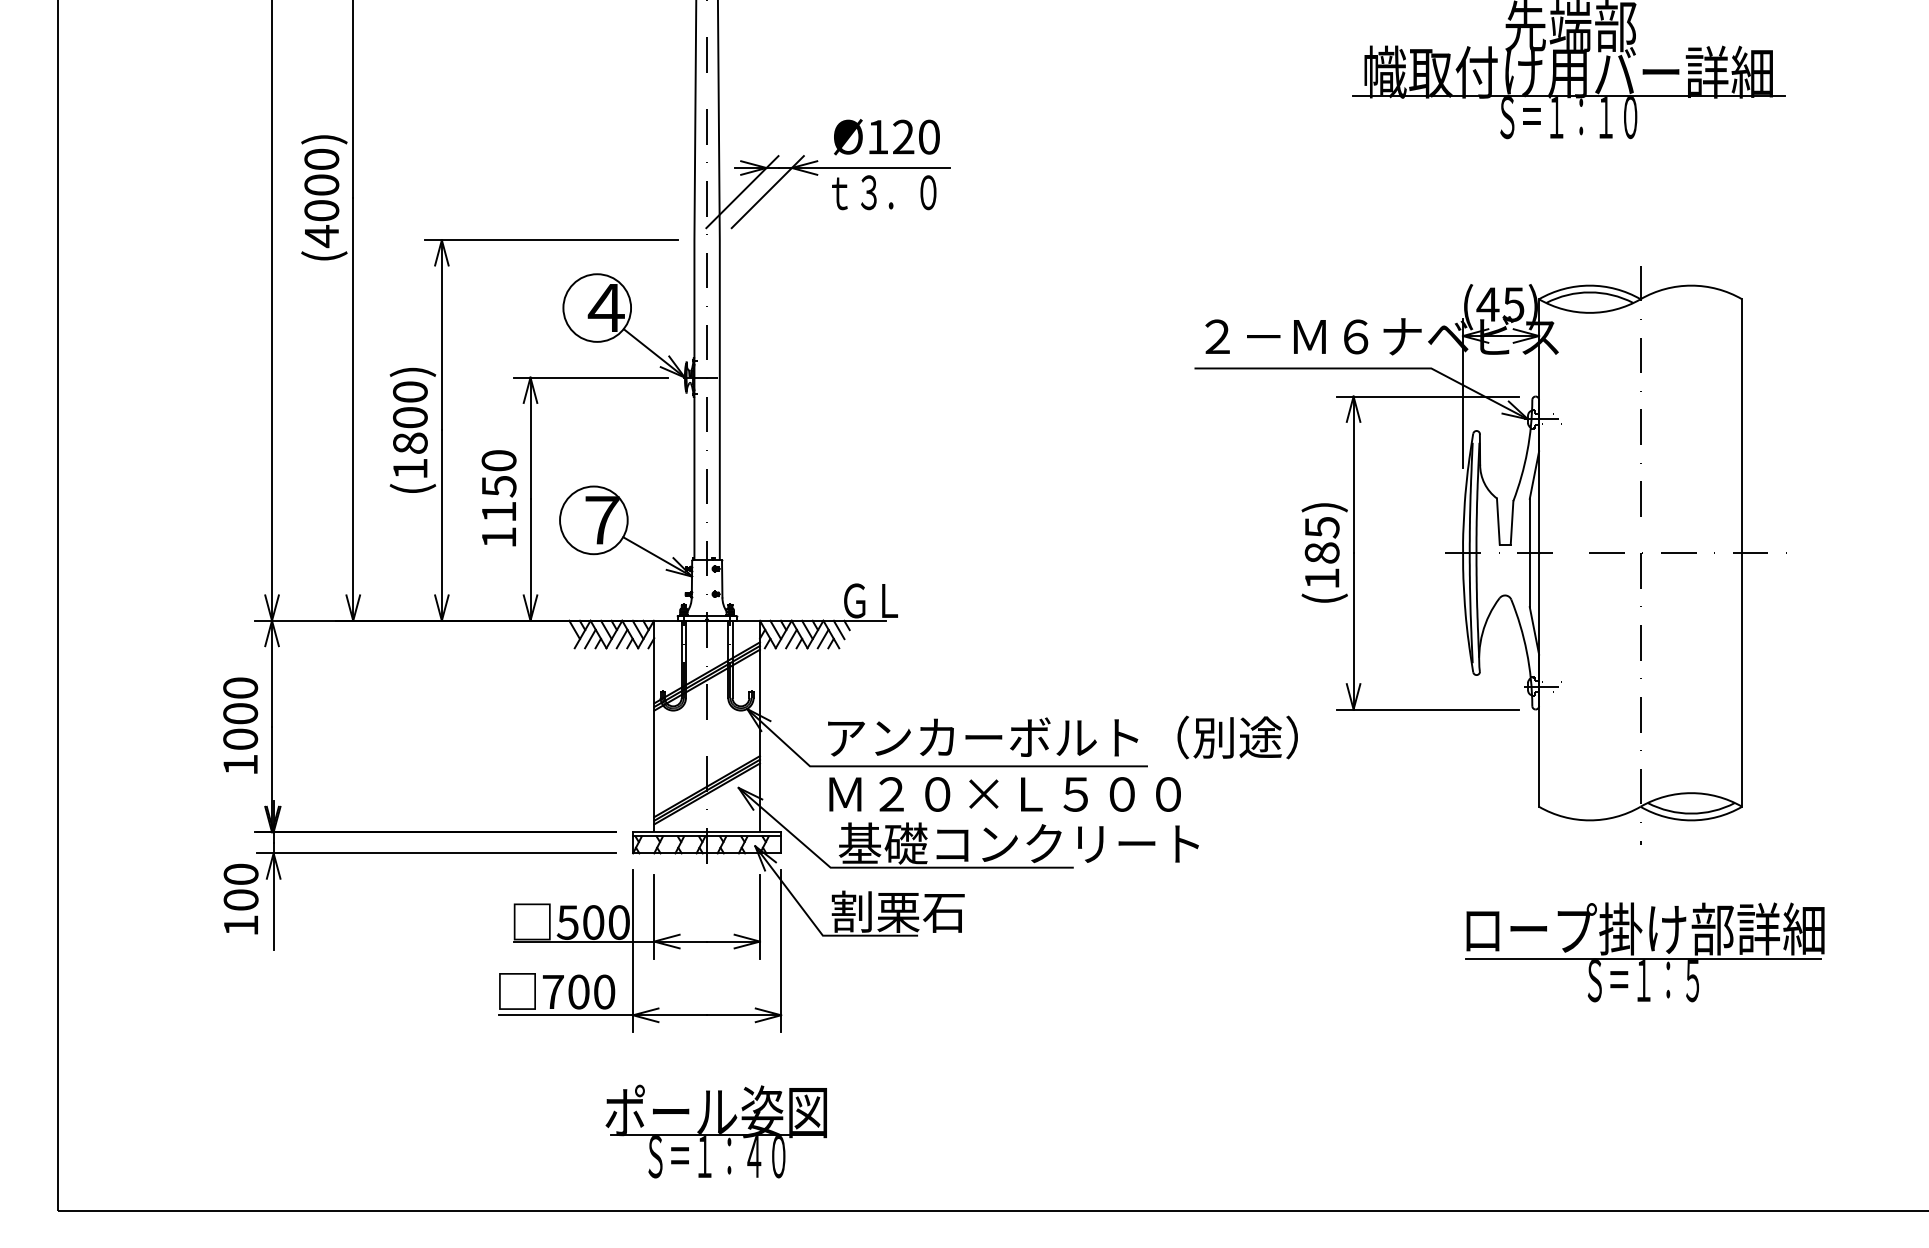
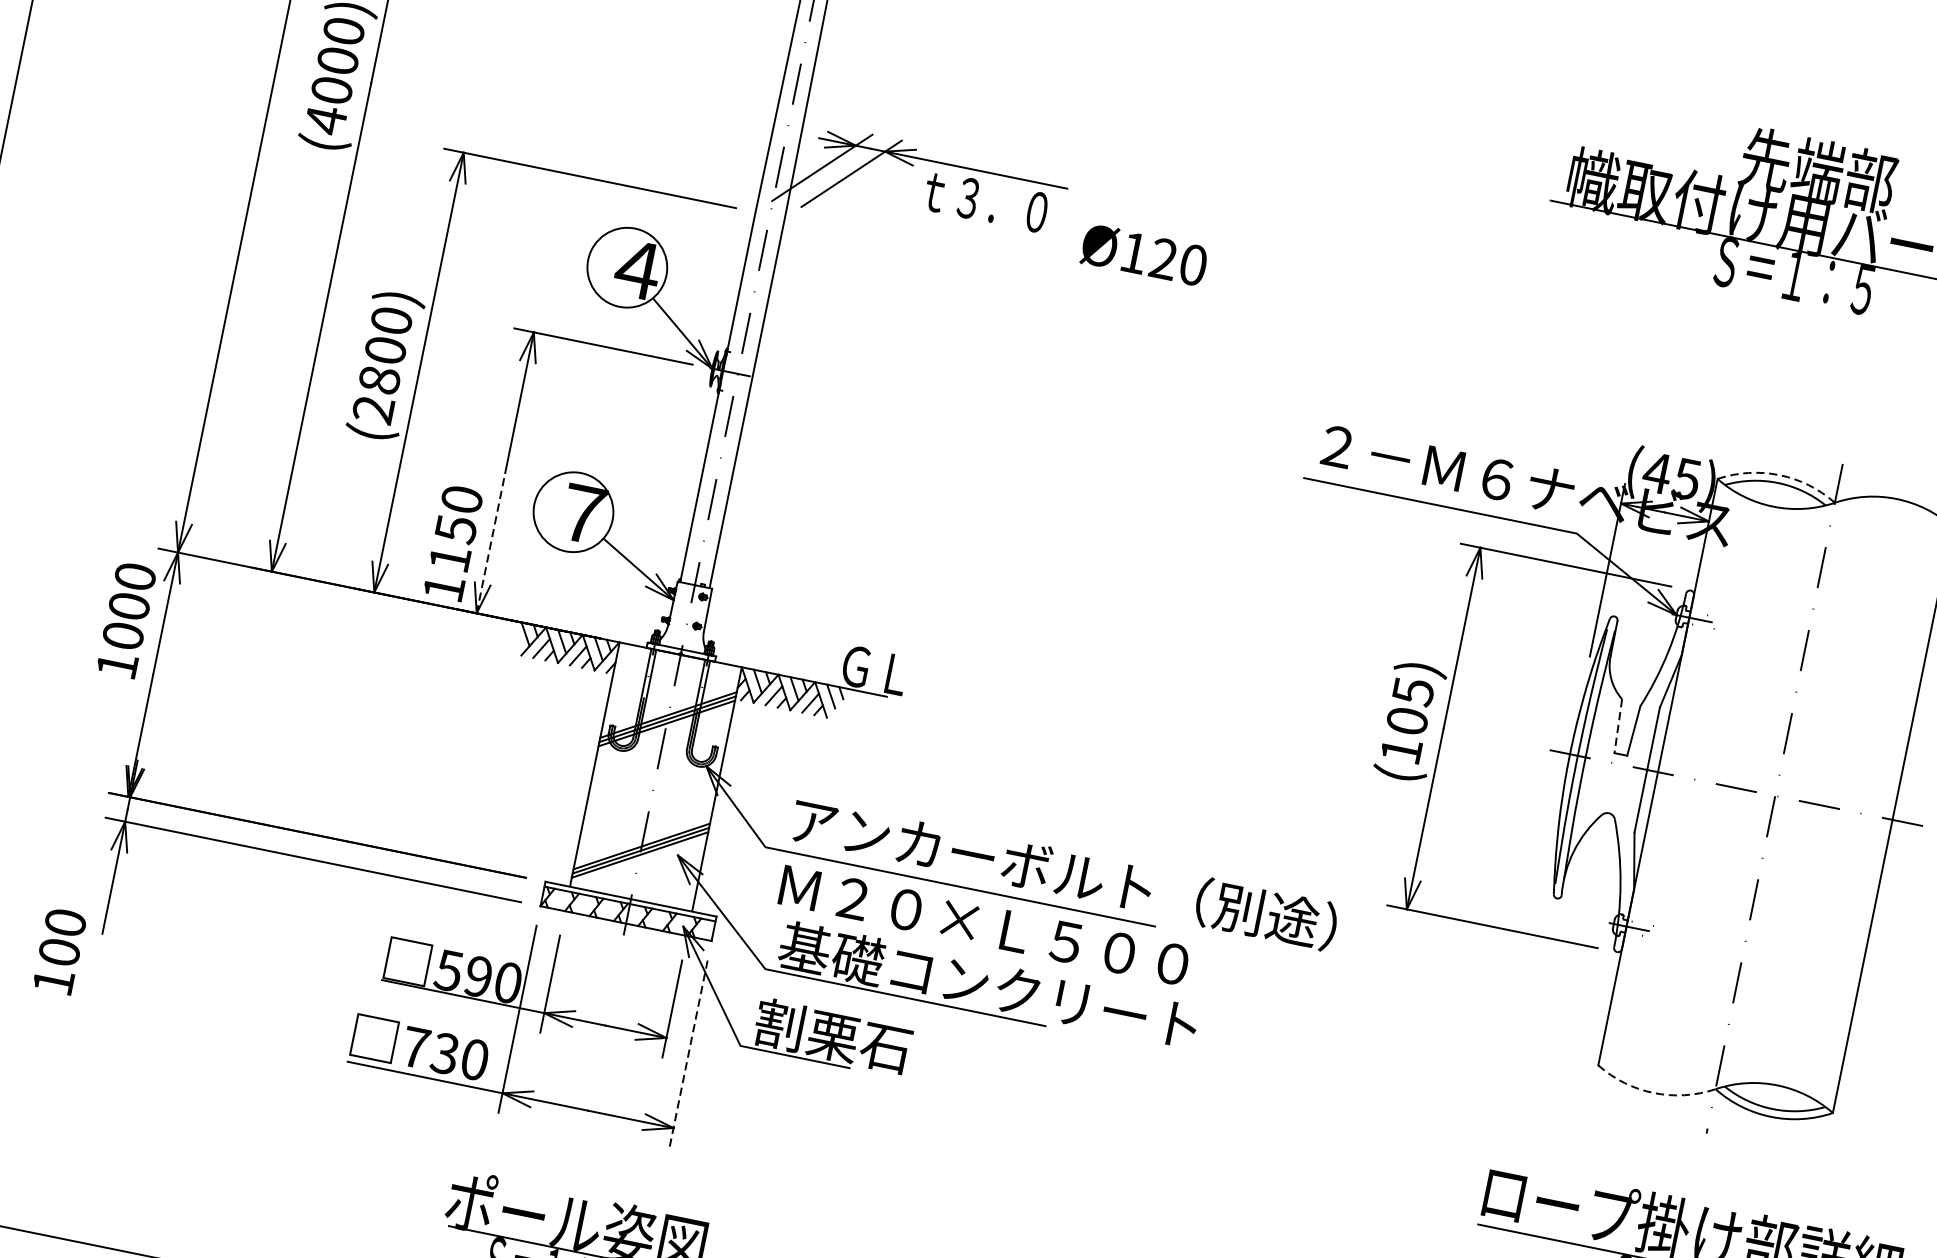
text: (1568, 118) -> (1794, 277), Ｓ＝１：１０ -> Ｓ＝１：５
text: (886, 137) -> (1143, 255), moved
arc: (1589, 285) -> (1779, 474), solid -> dashed
text: (410, 468) -> (373, 409), (1800) -> (2800)
text: (498, 498) -> (452, 543), moved
line: (1498, 522) -> (1618, 727), solid -> dashed
text: (1321, 552) -> (1406, 720), (185) -> (105)
line: (530, 559) -> (491, 542), solid -> dashed
text: (240, 725) -> (126, 619), moved
arc: (1589, 820) -> (1653, 1093), solid -> dashed
text: (240, 898) -> (59, 950), moved
text: (593, 922) -> (478, 976), 500 -> 590
line: (781, 951) -> (688, 1054), solid -> dashed
text: (578, 991) -> (445, 1052), 700 -> 730

